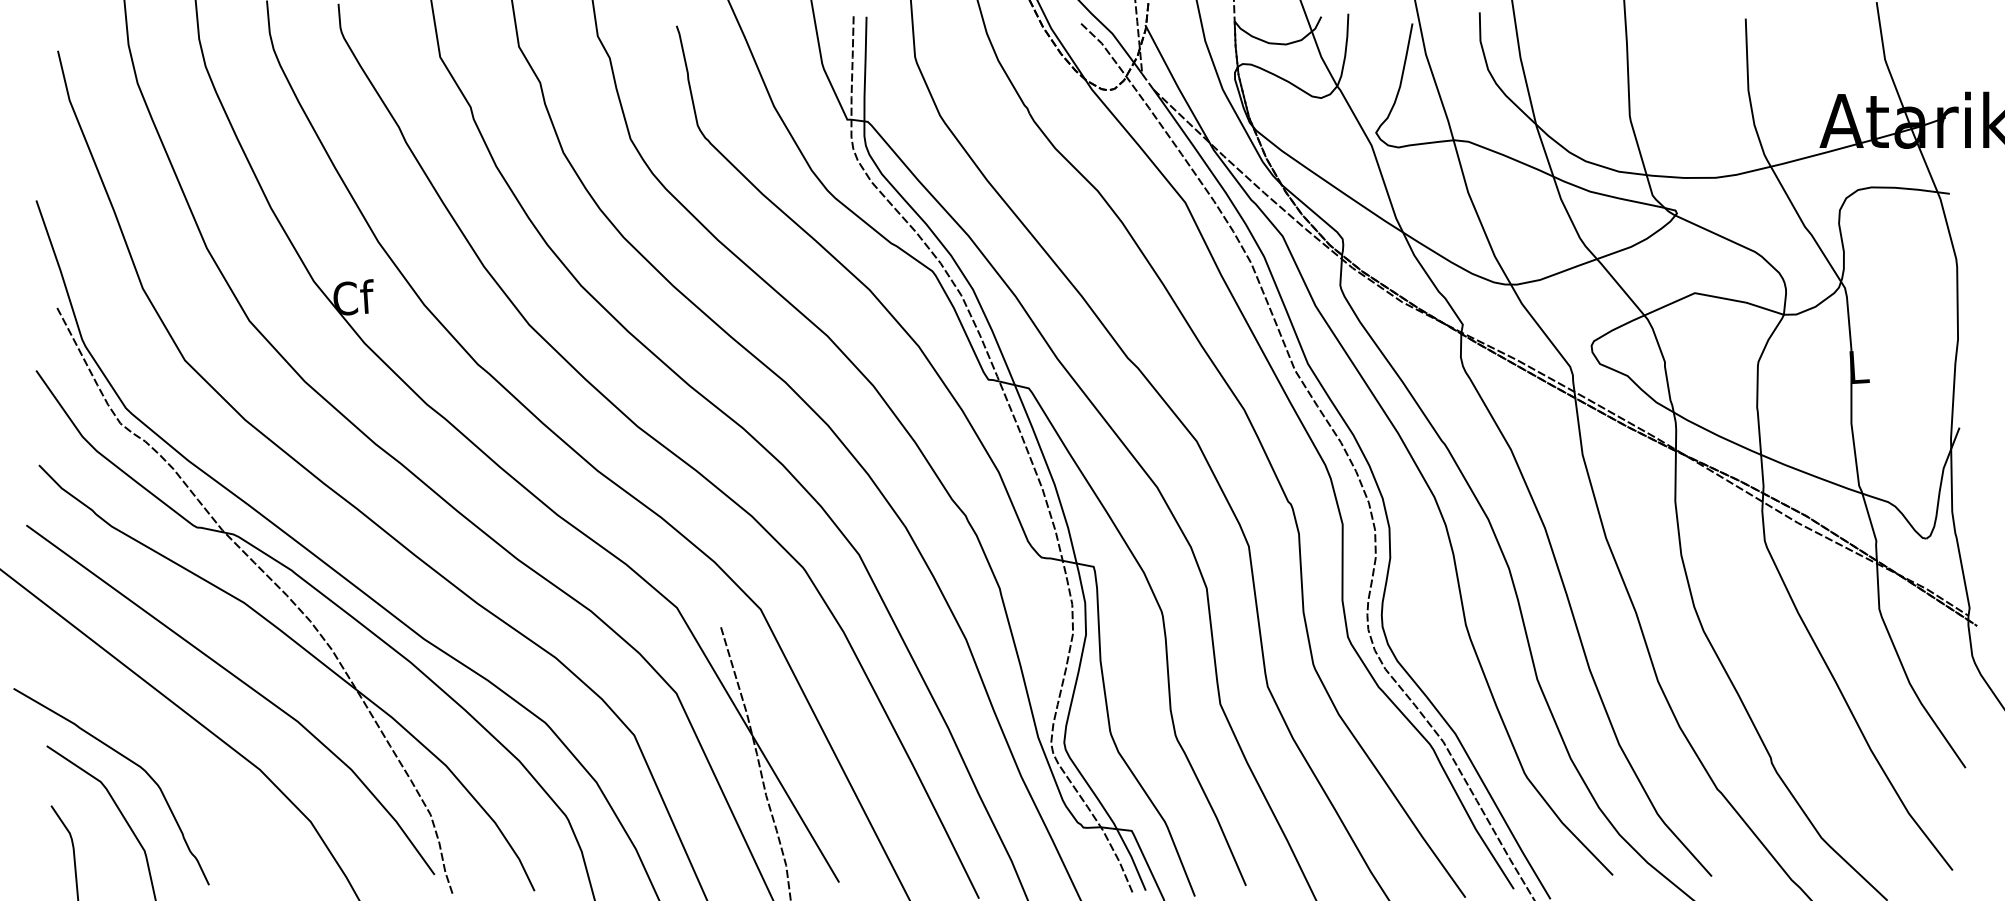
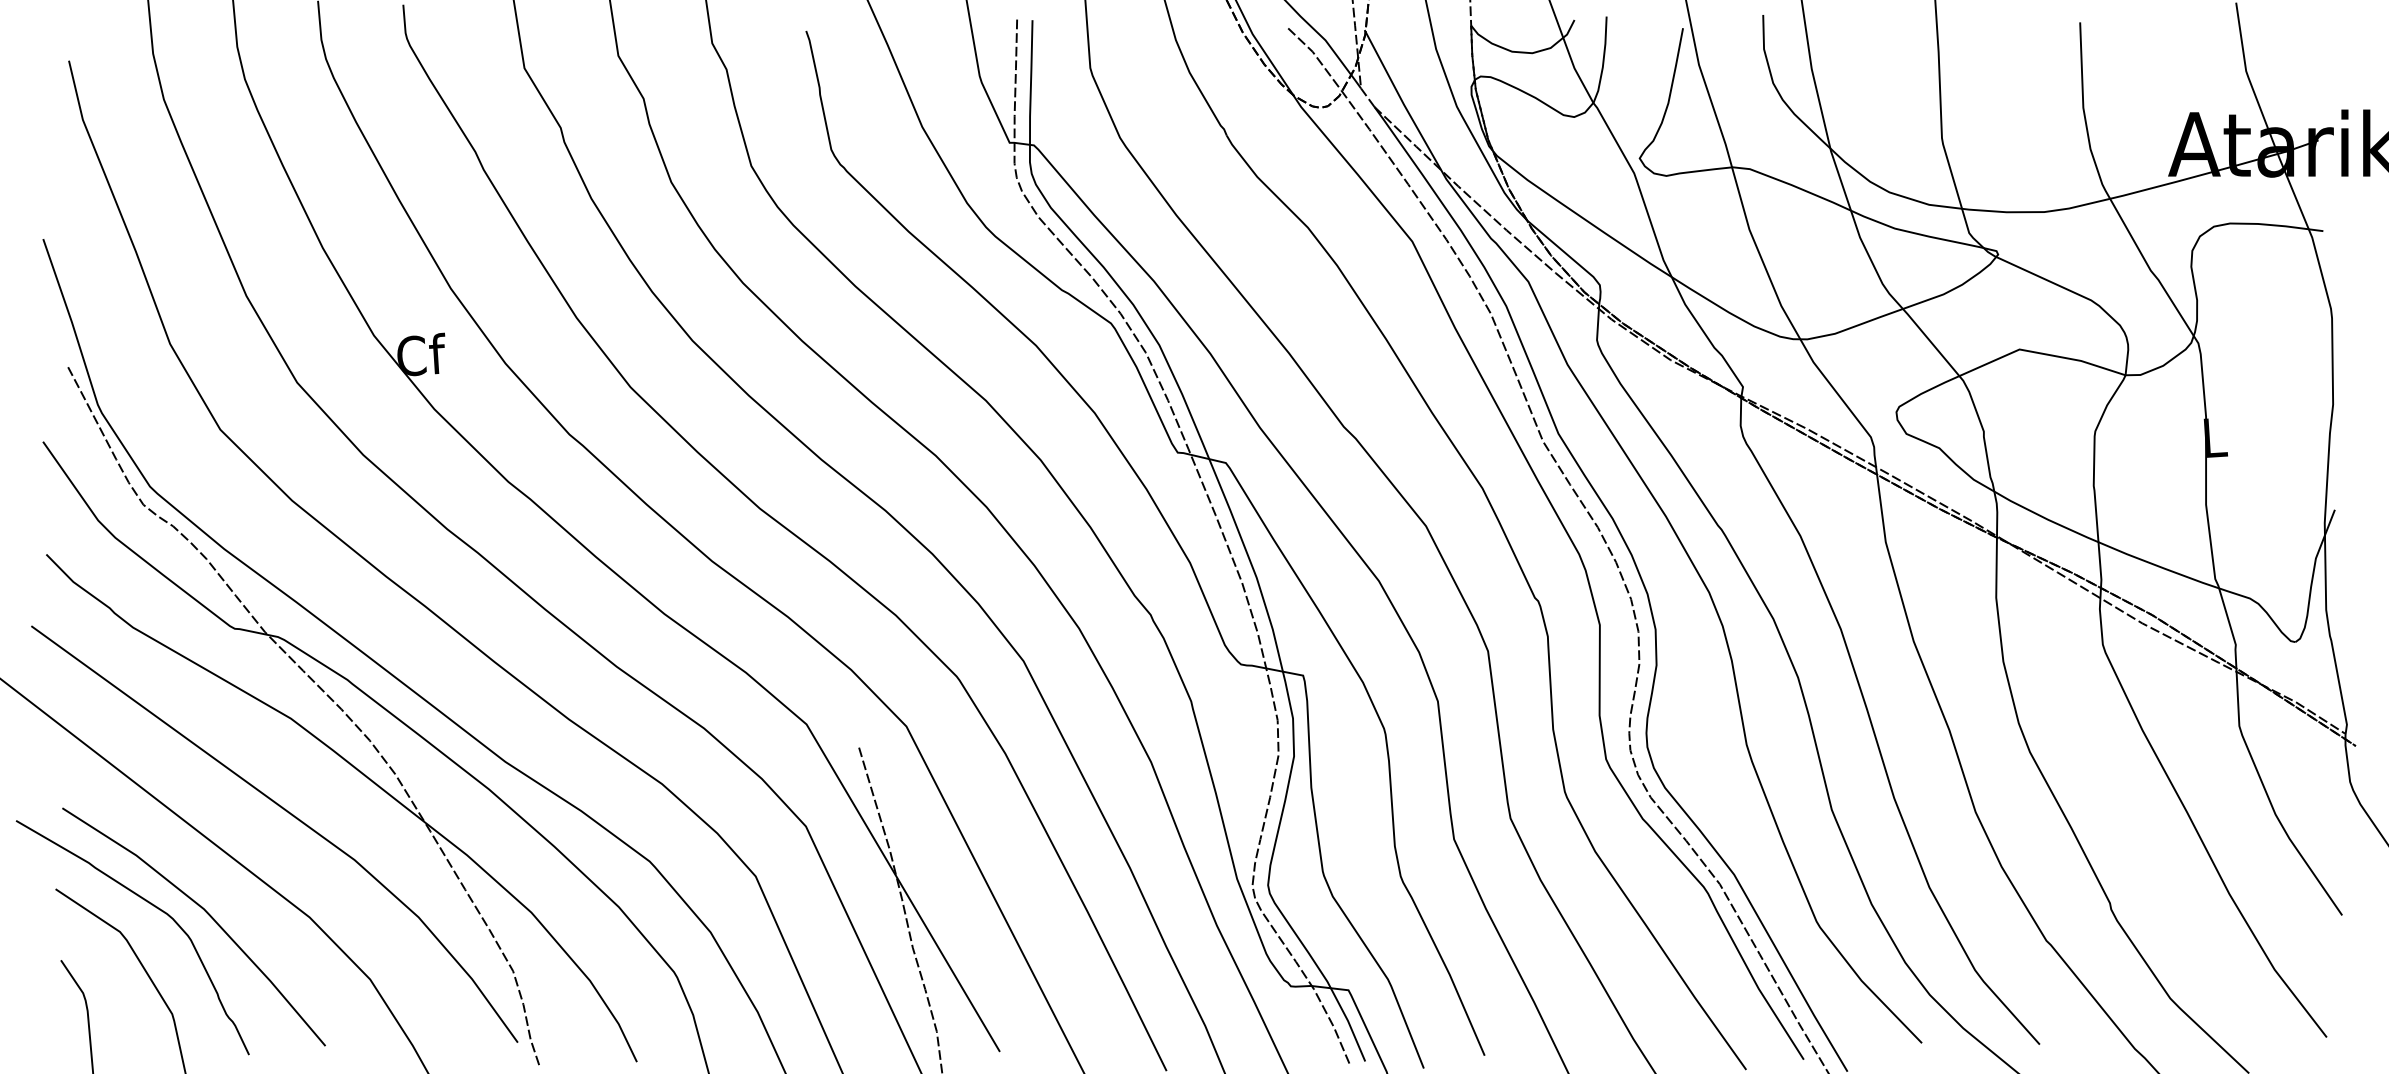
curve: (173, 766) -> (206, 913), added

